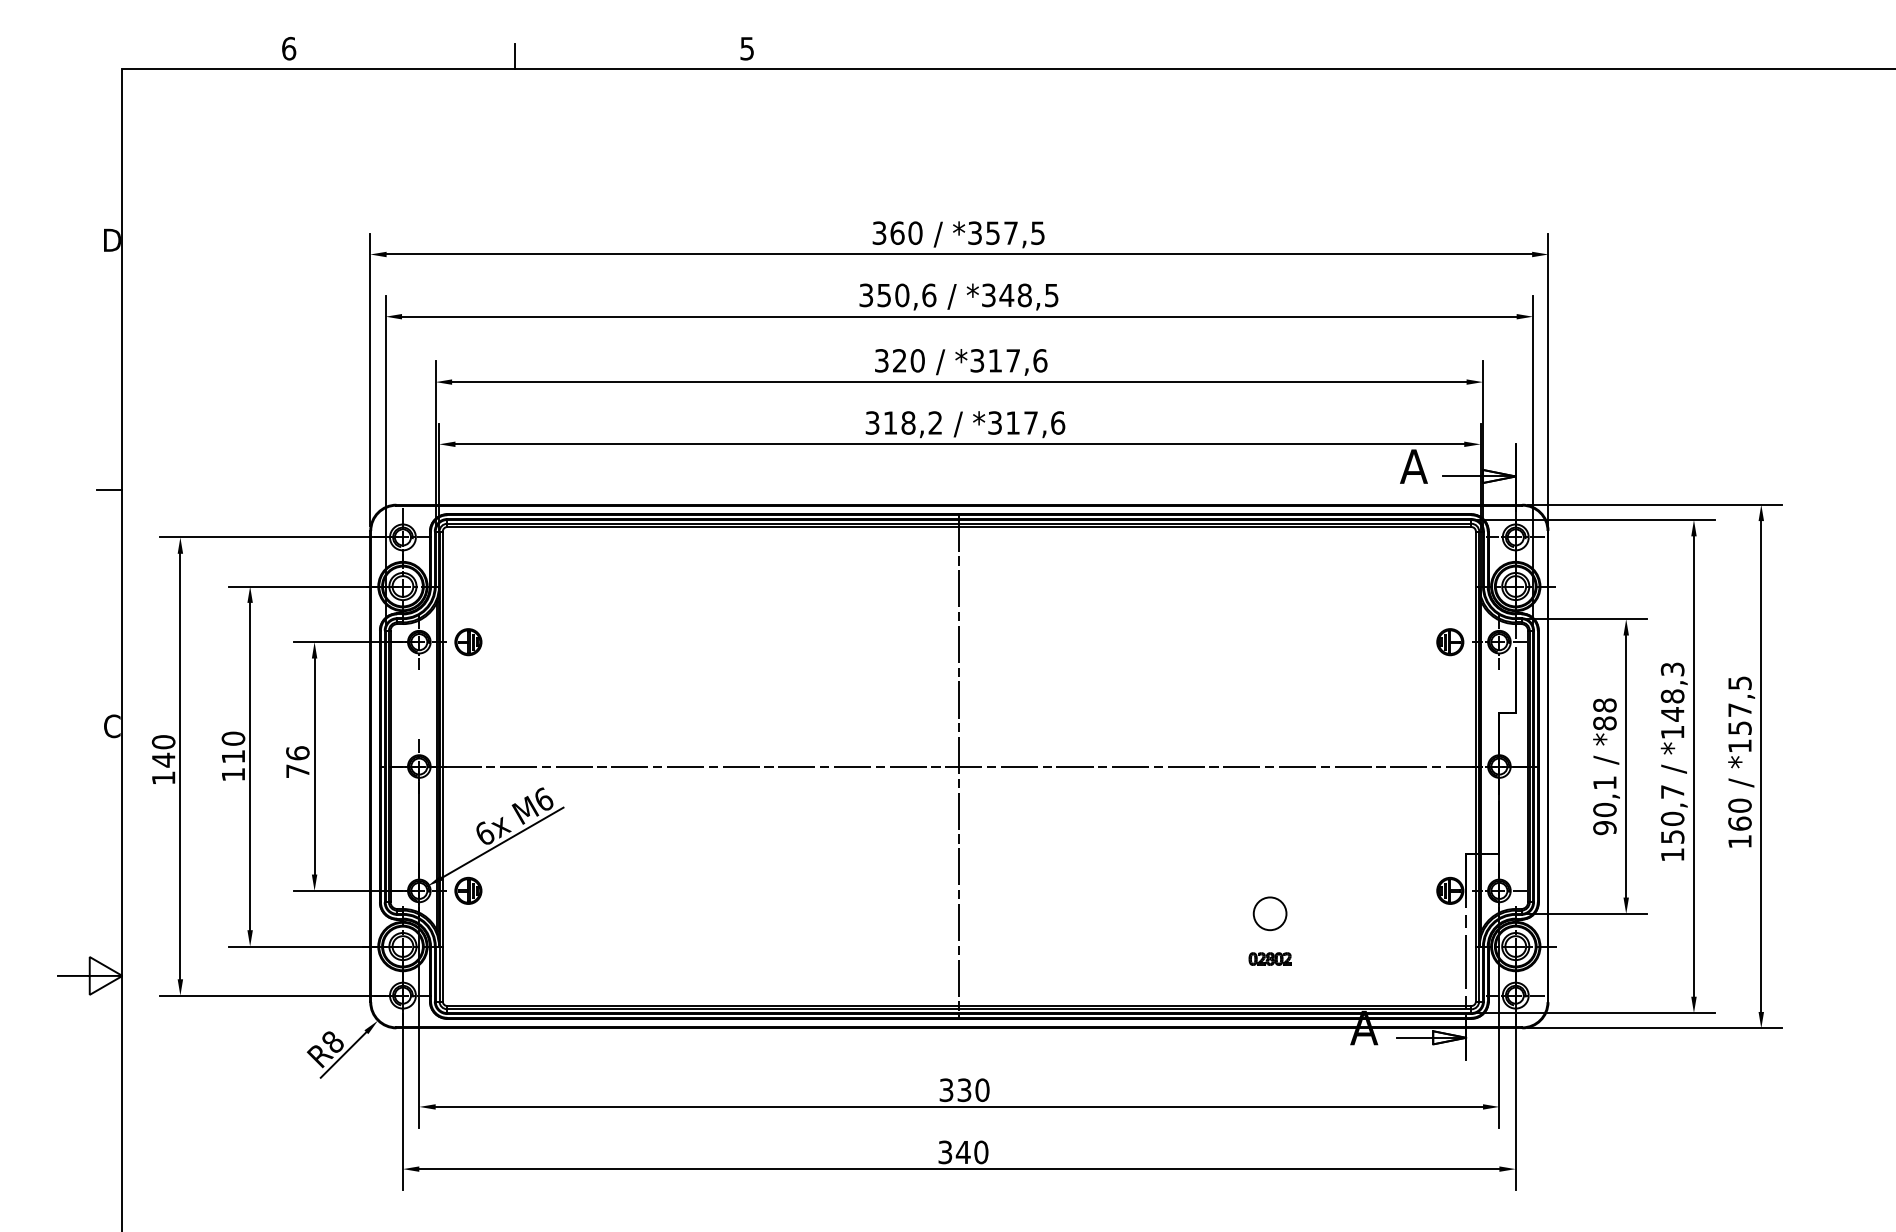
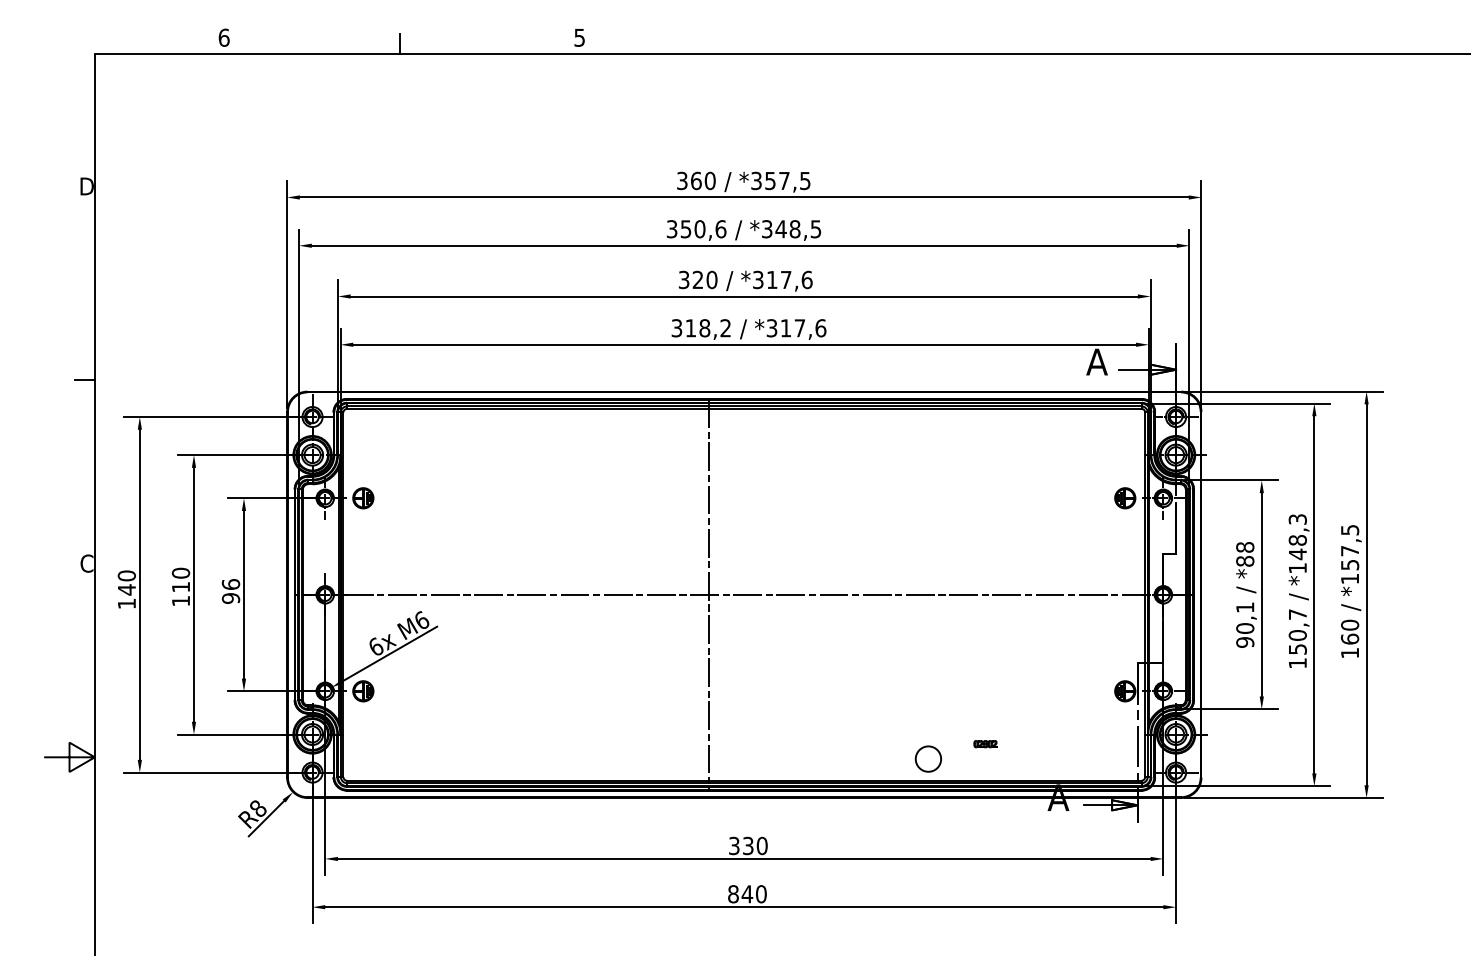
line: (959, 766) -> (709, 594), moved
text: (297, 771) -> (230, 598), 76 -> 96
circle: (1268, 913) -> (927, 758), moved
part: (1270, 958) -> (985, 743), size x0.7
text: (945, 1152) -> (733, 894), 340 -> 840

